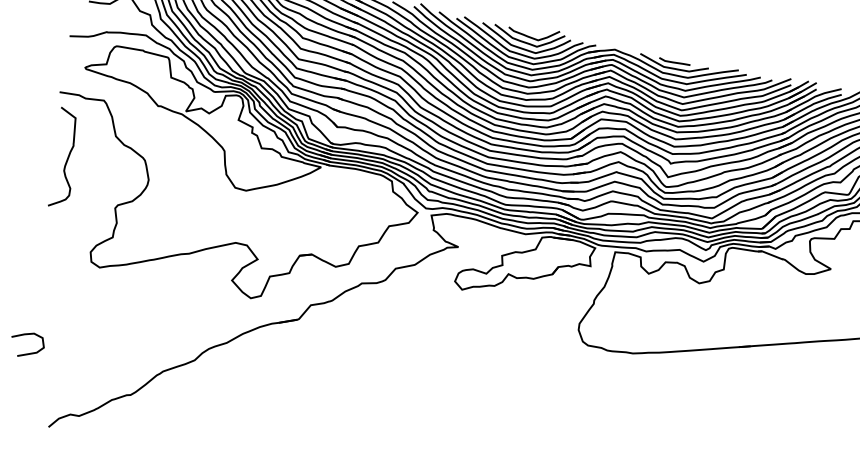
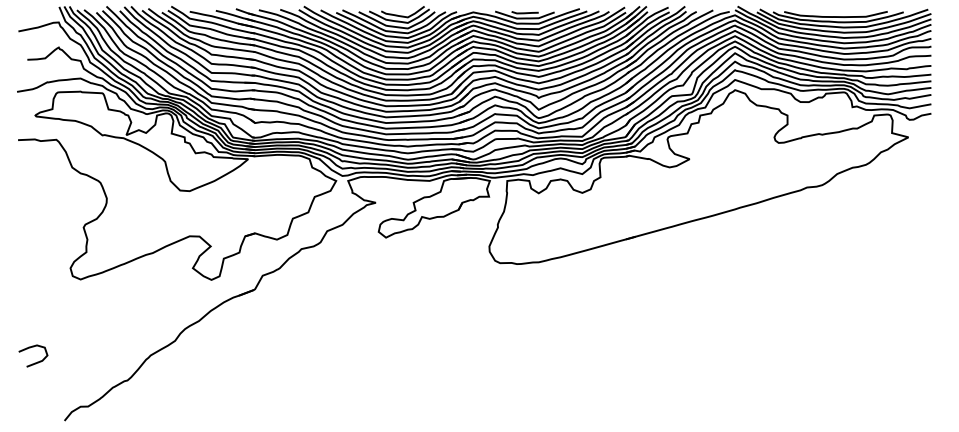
curve: (65, 161) -> (34, 196), removed

